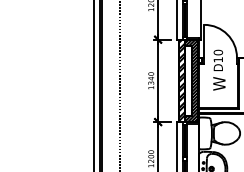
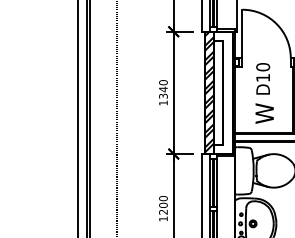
text: (219, 69) -> (264, 92), moved
hatch: (191, 80) -> (223, 92), removed

